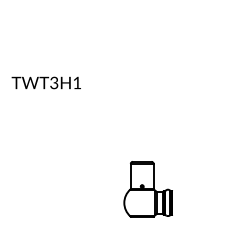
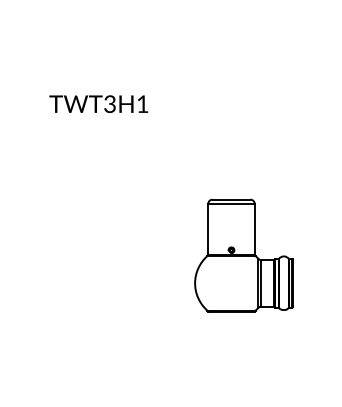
part: (148, 189) -> (243, 255), size x1.43

